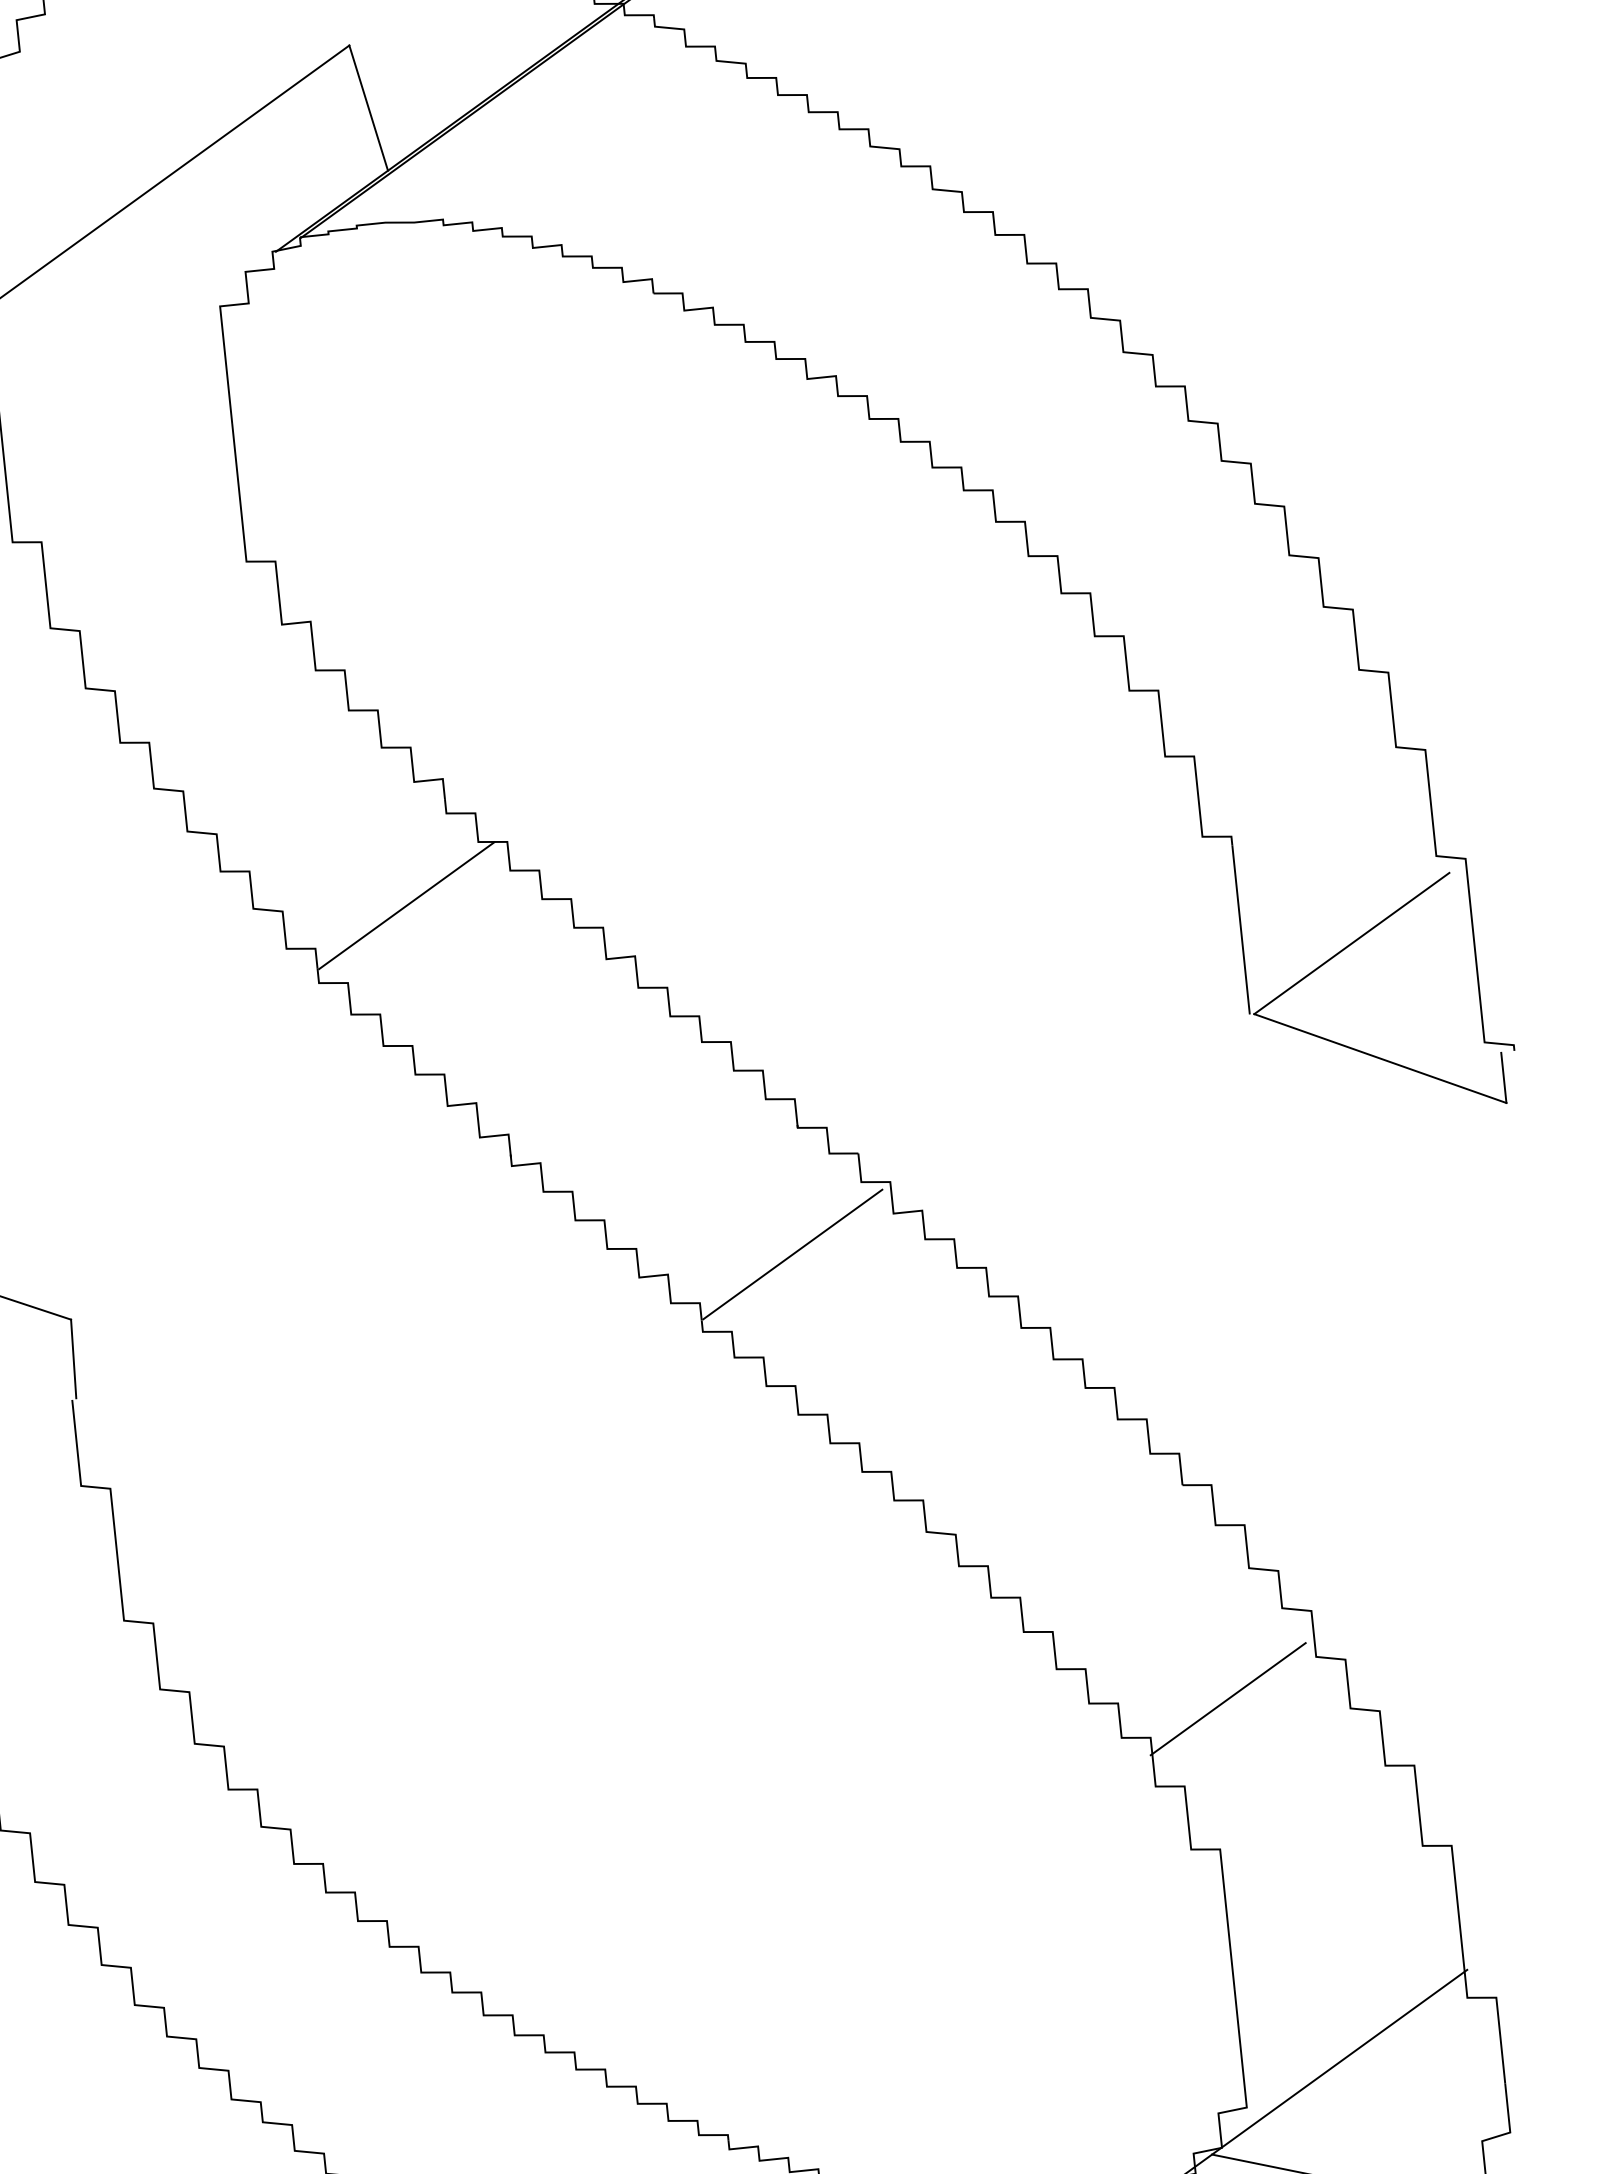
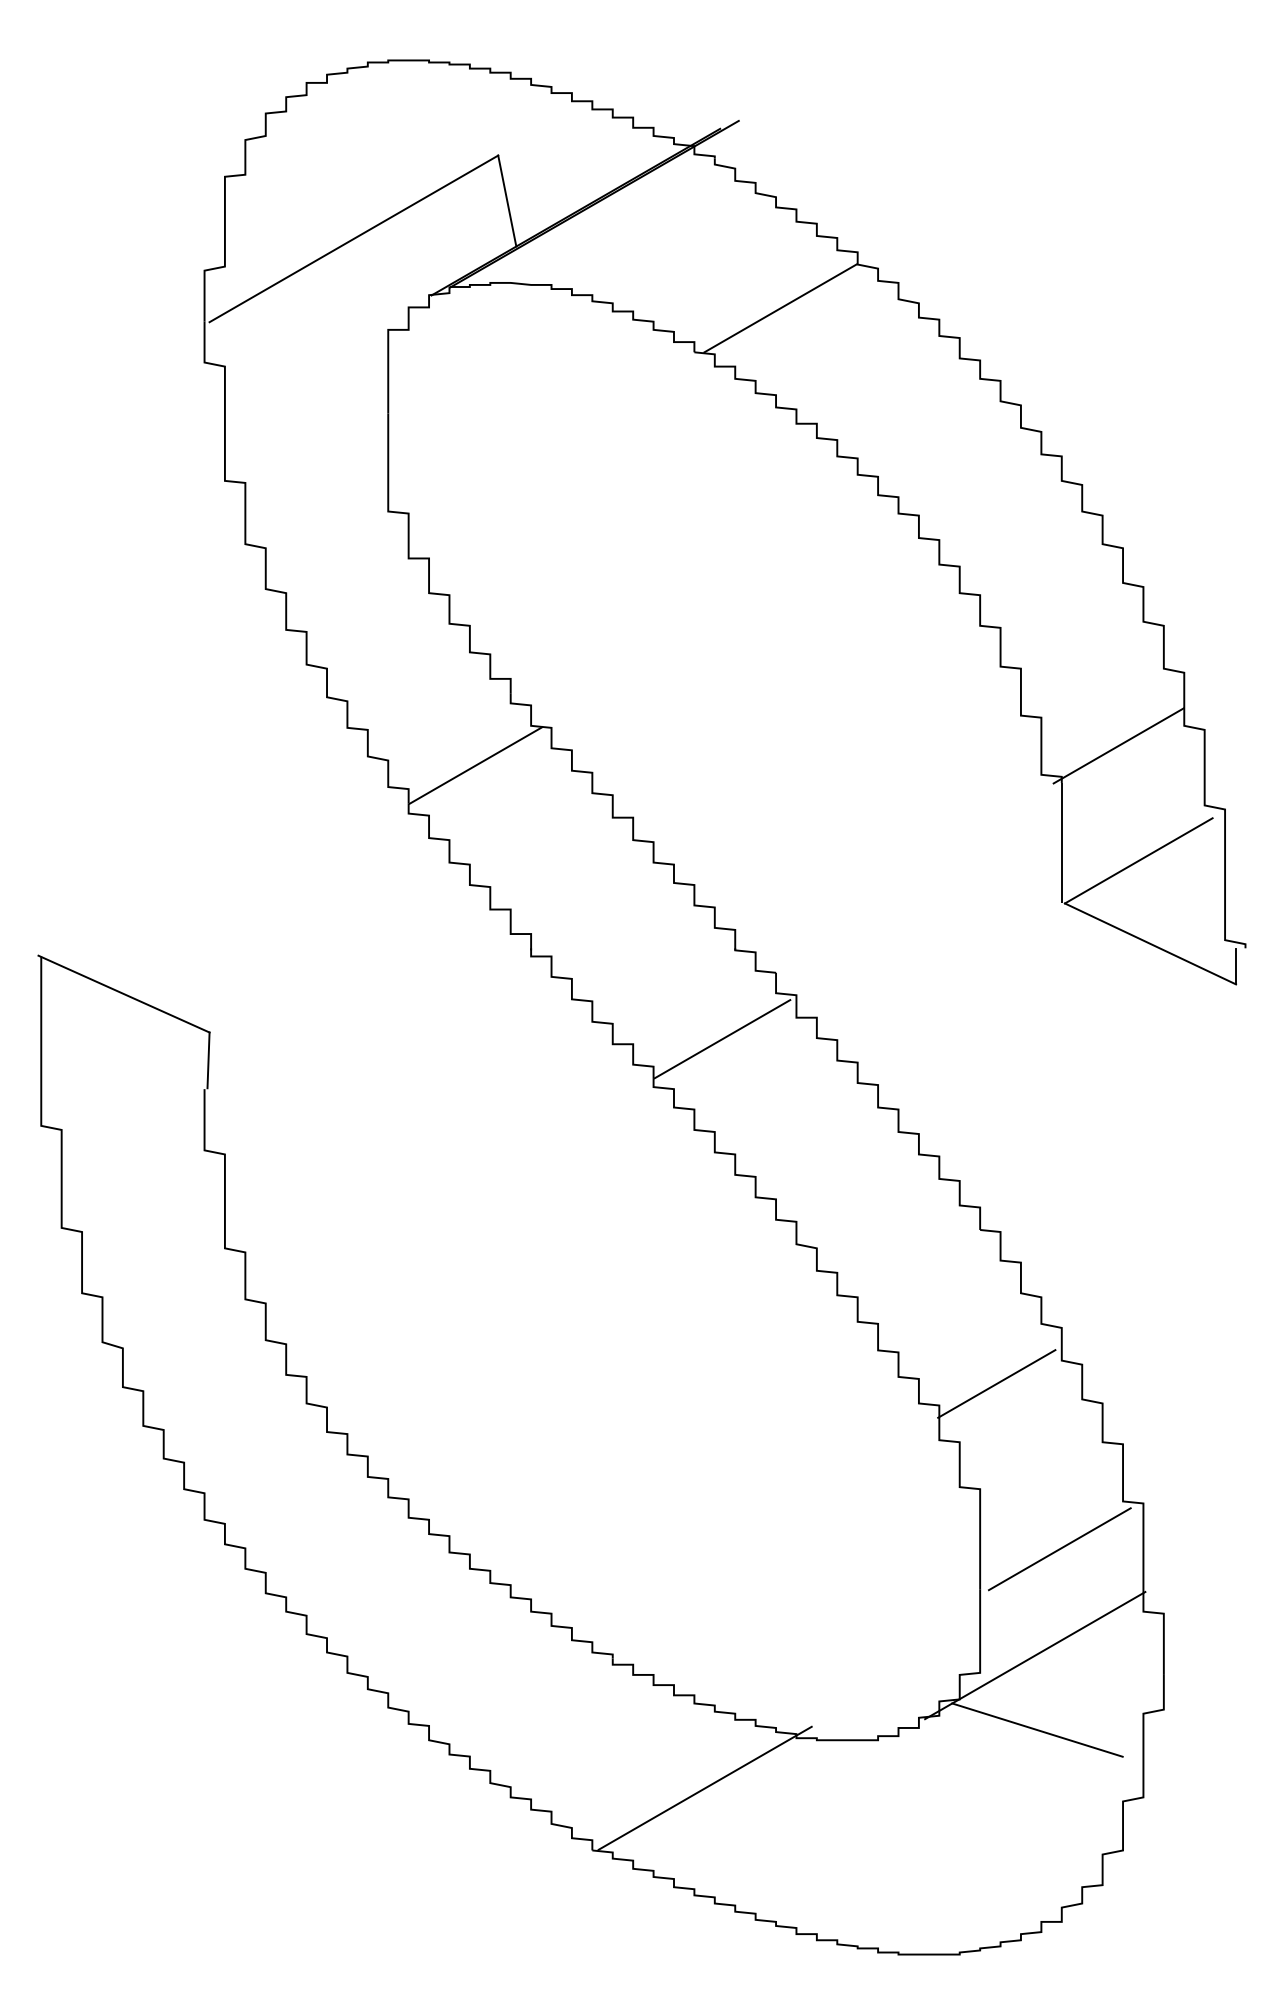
line: (768, 219) -> (780, 308), added
line: (1306, 784) -> (1118, 745), added
line: (1340, 1922) -> (1059, 1549), added

